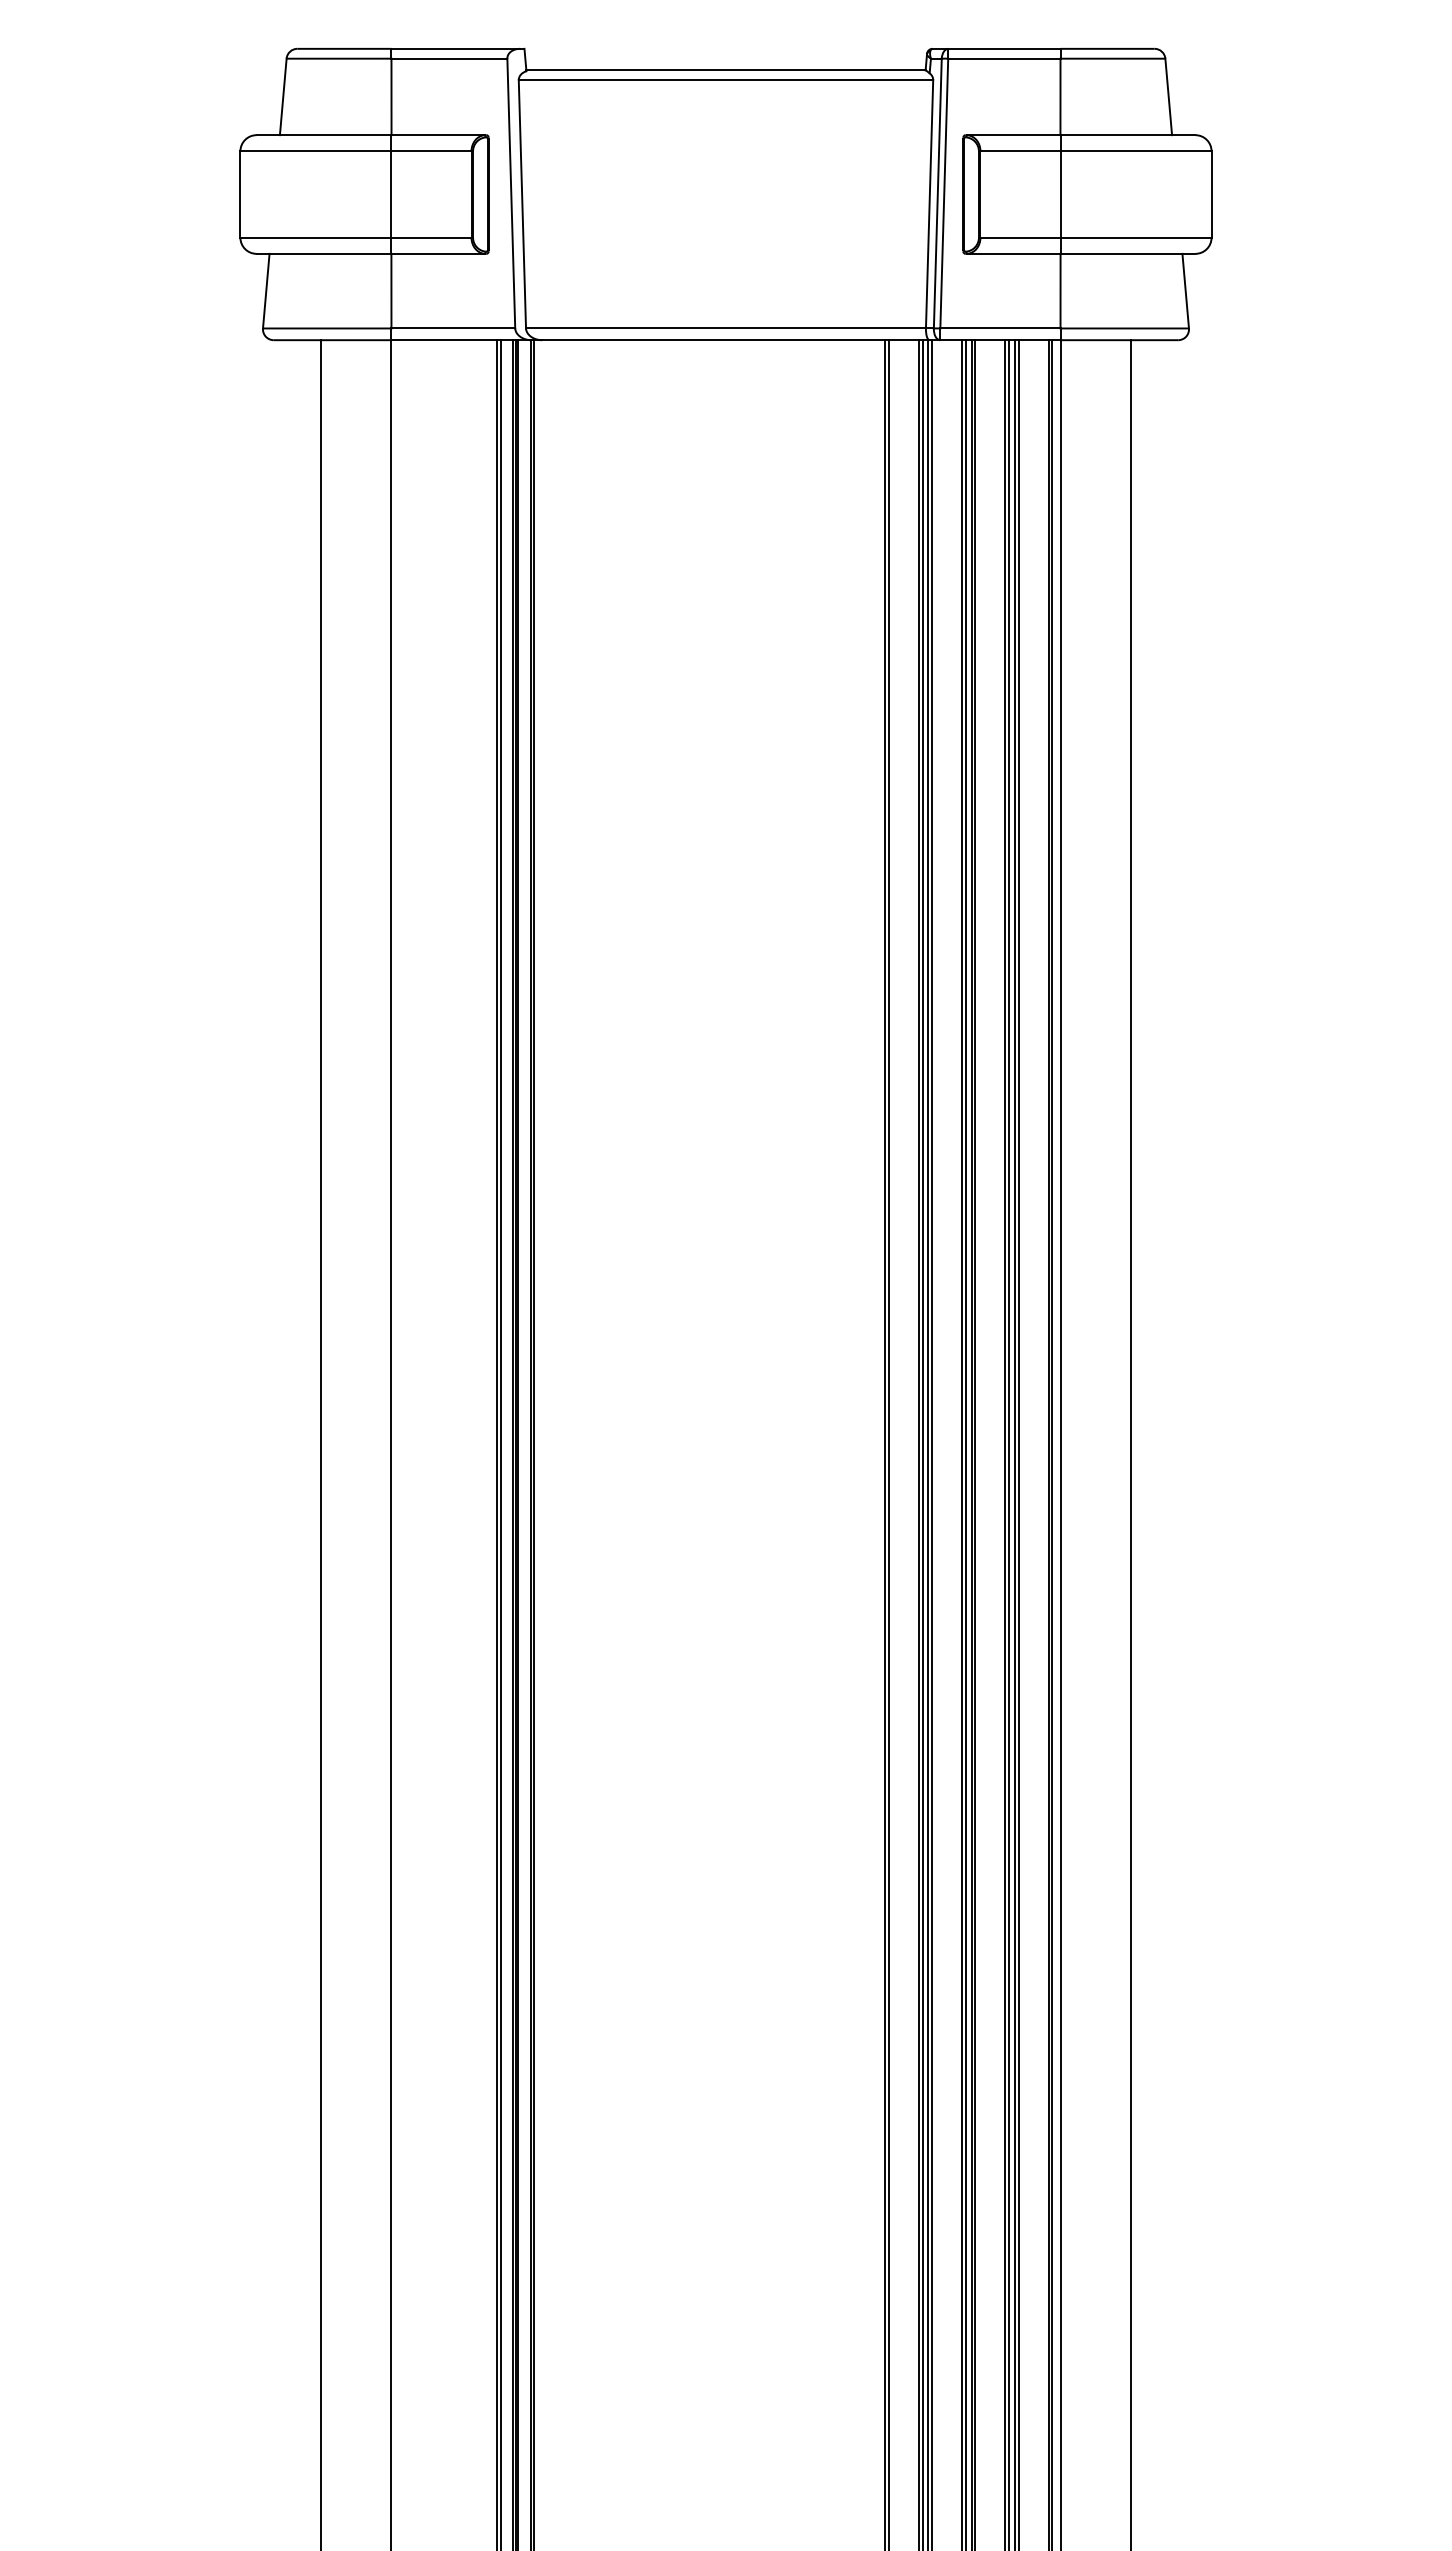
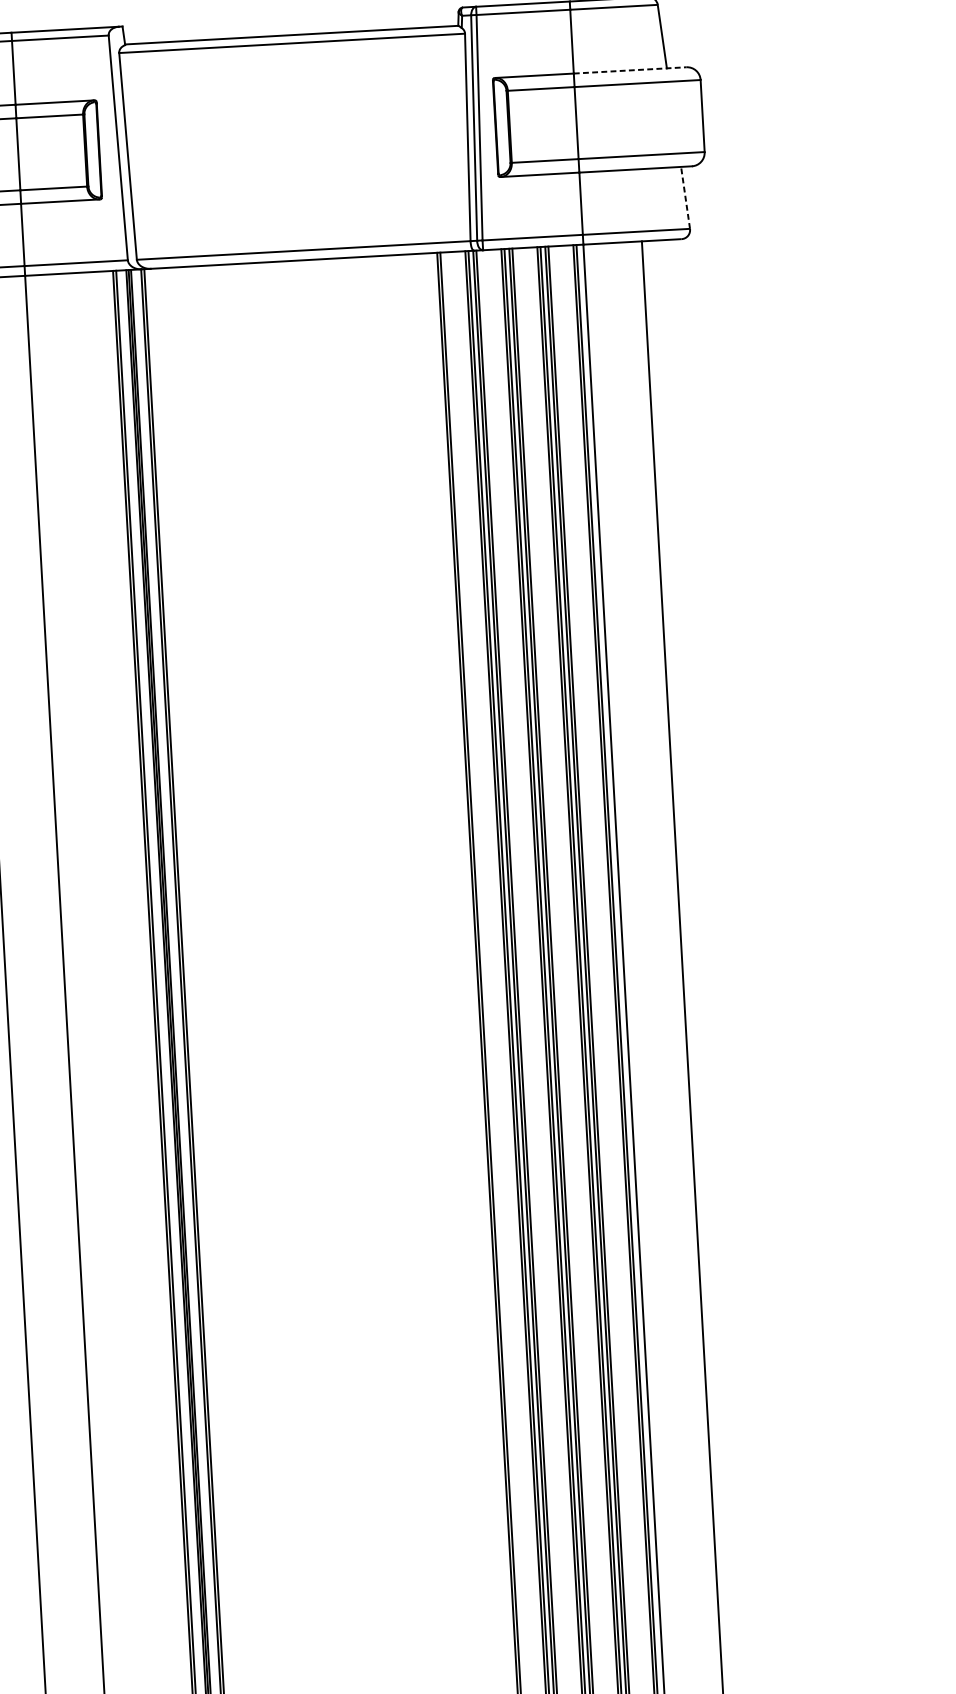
line: (1128, 135) -> (630, 70), solid -> dashed
line: (1185, 290) -> (685, 197), solid -> dashed

